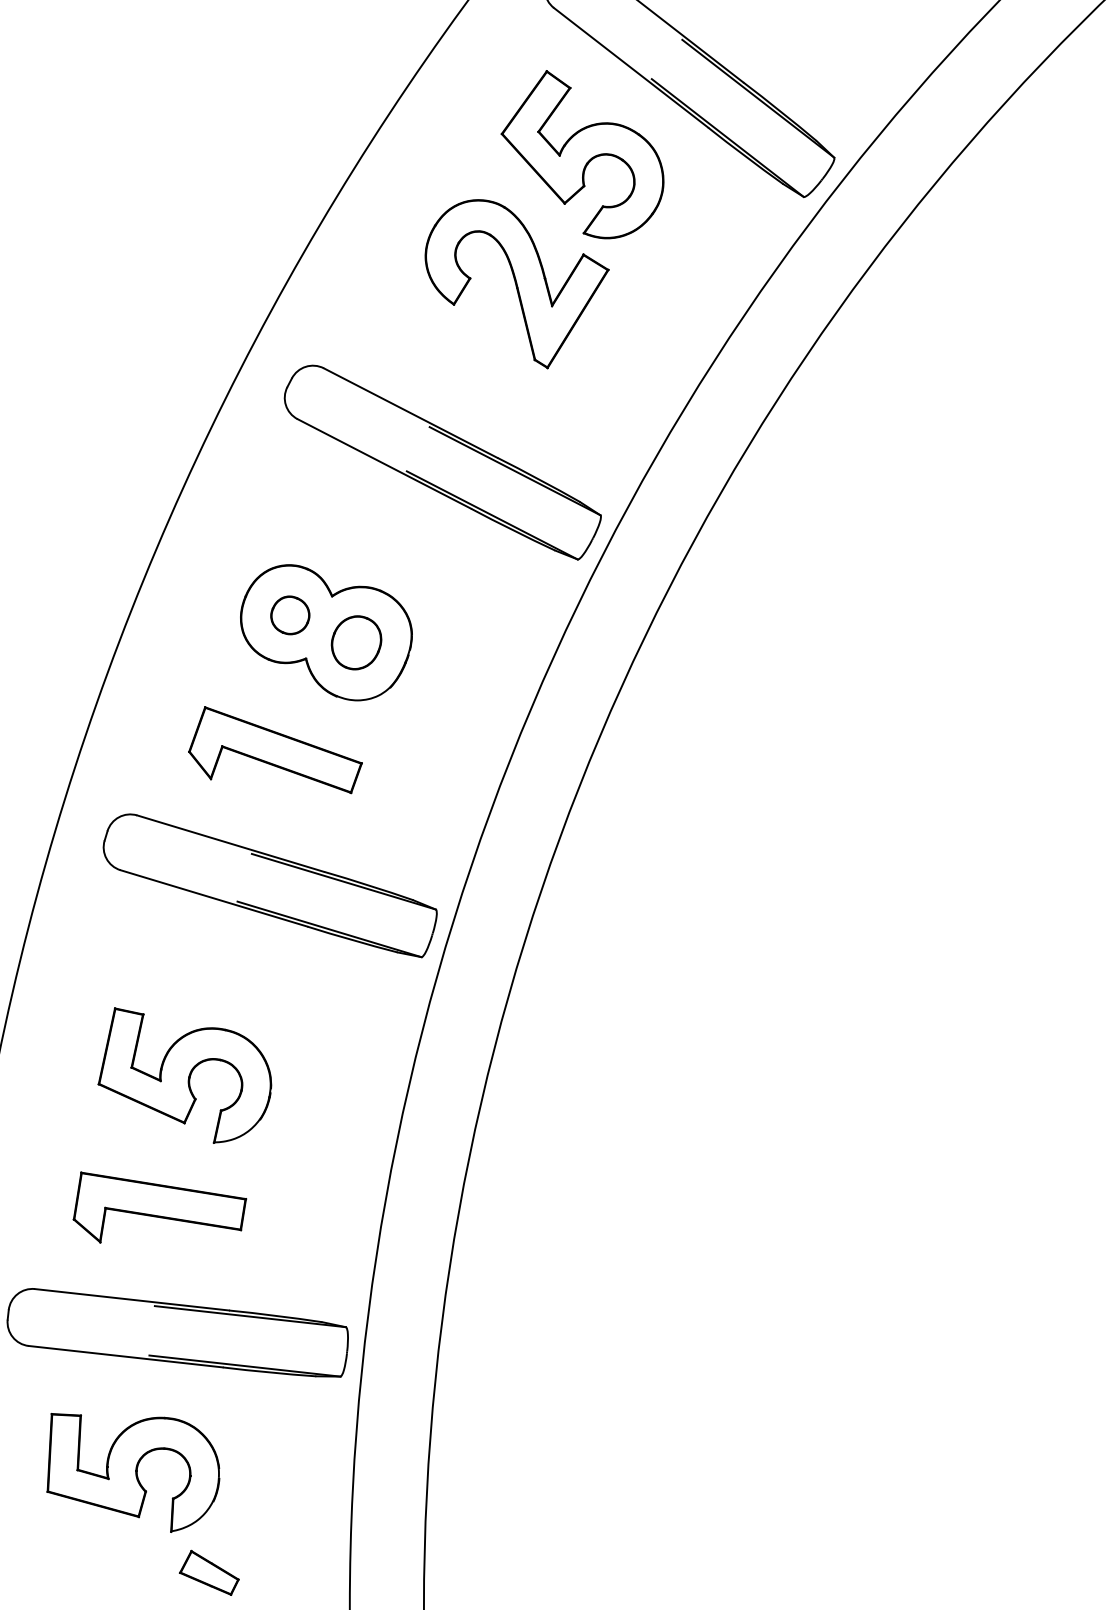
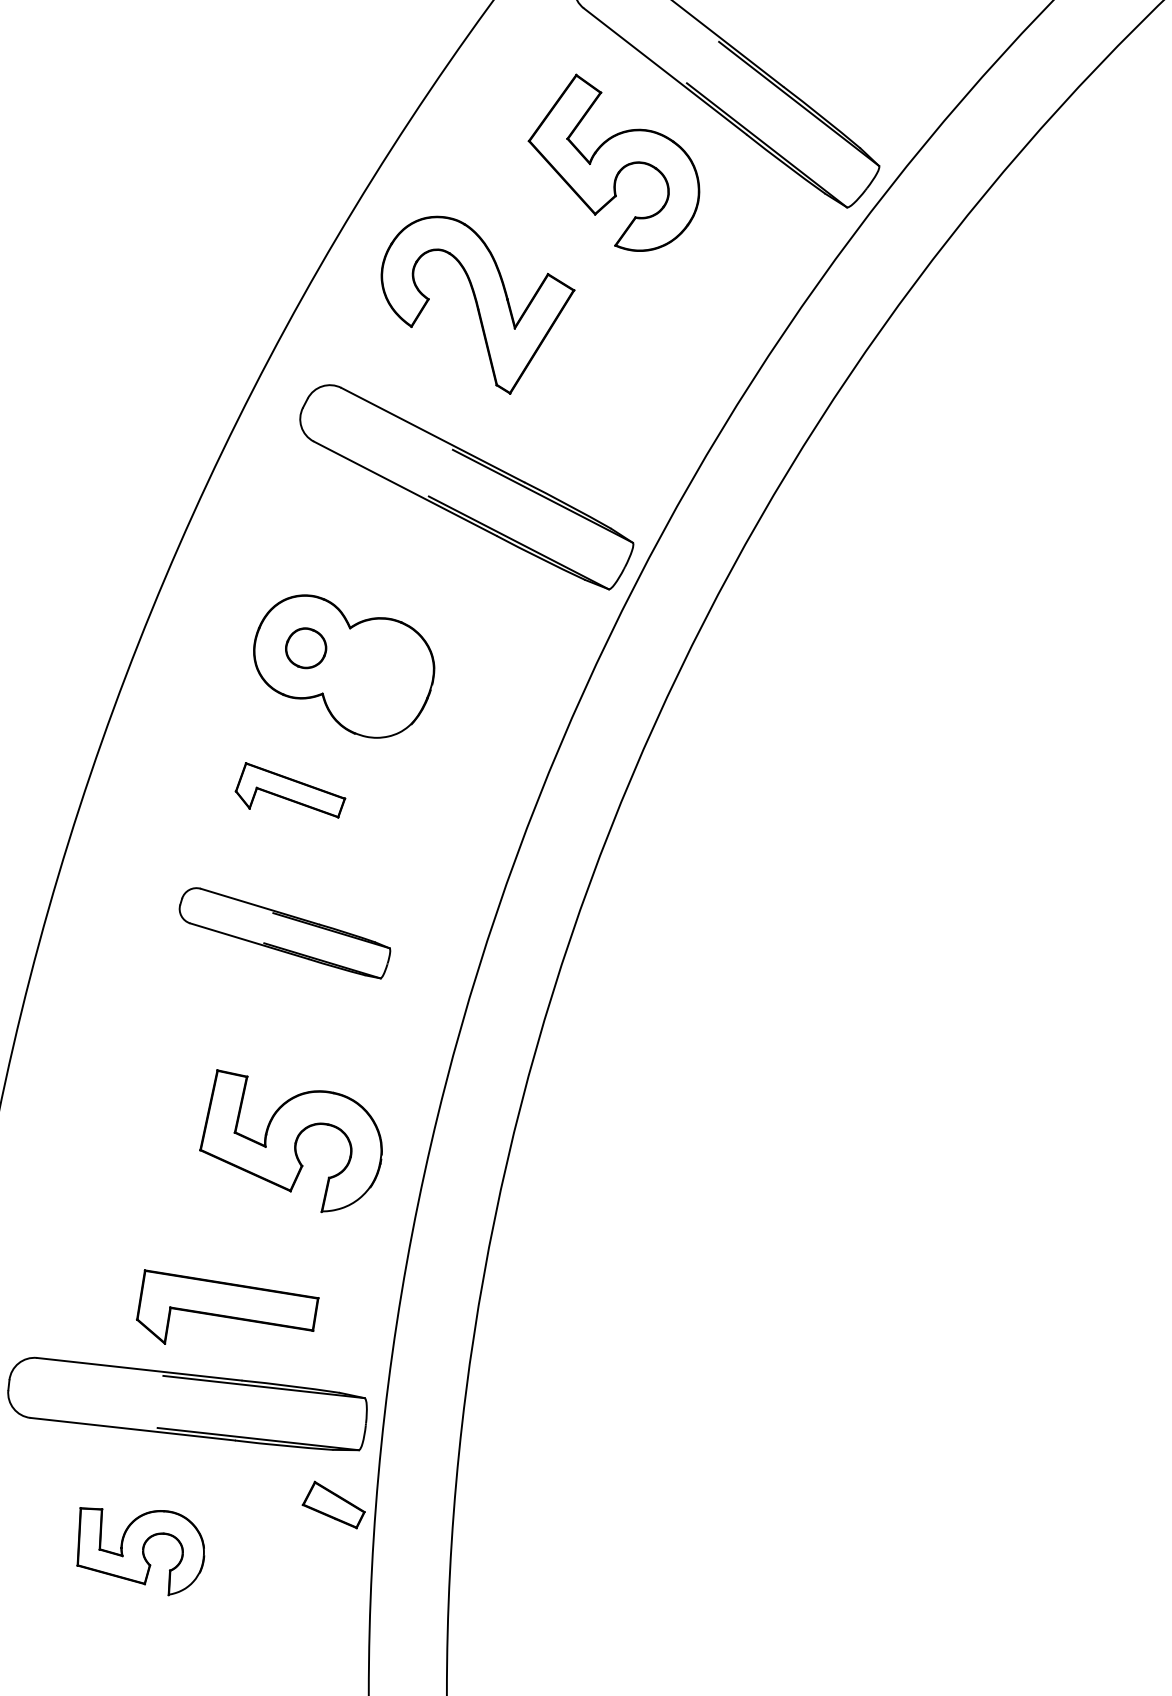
part: (516, 283) -> (477, 304), moved
part: (356, 643) -> (375, 677), removed
part: (275, 750) -> (290, 790), size x0.6
part: (269, 886) -> (284, 933), size x0.6
part: (184, 1075) -> (290, 1141), moved
part: (159, 1206) -> (227, 1306), moved
part: (133, 1472) -> (140, 1551), size x0.7
part: (209, 1572) -> (333, 1504), moved

